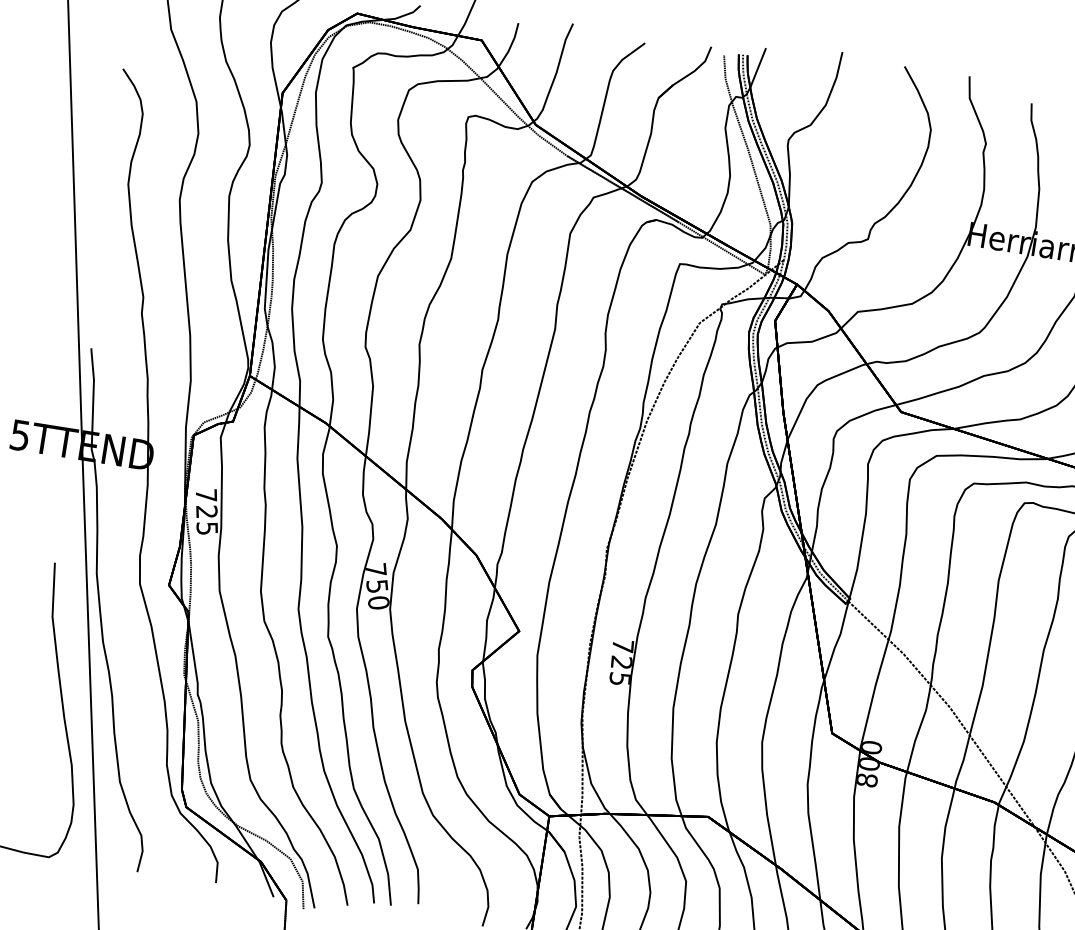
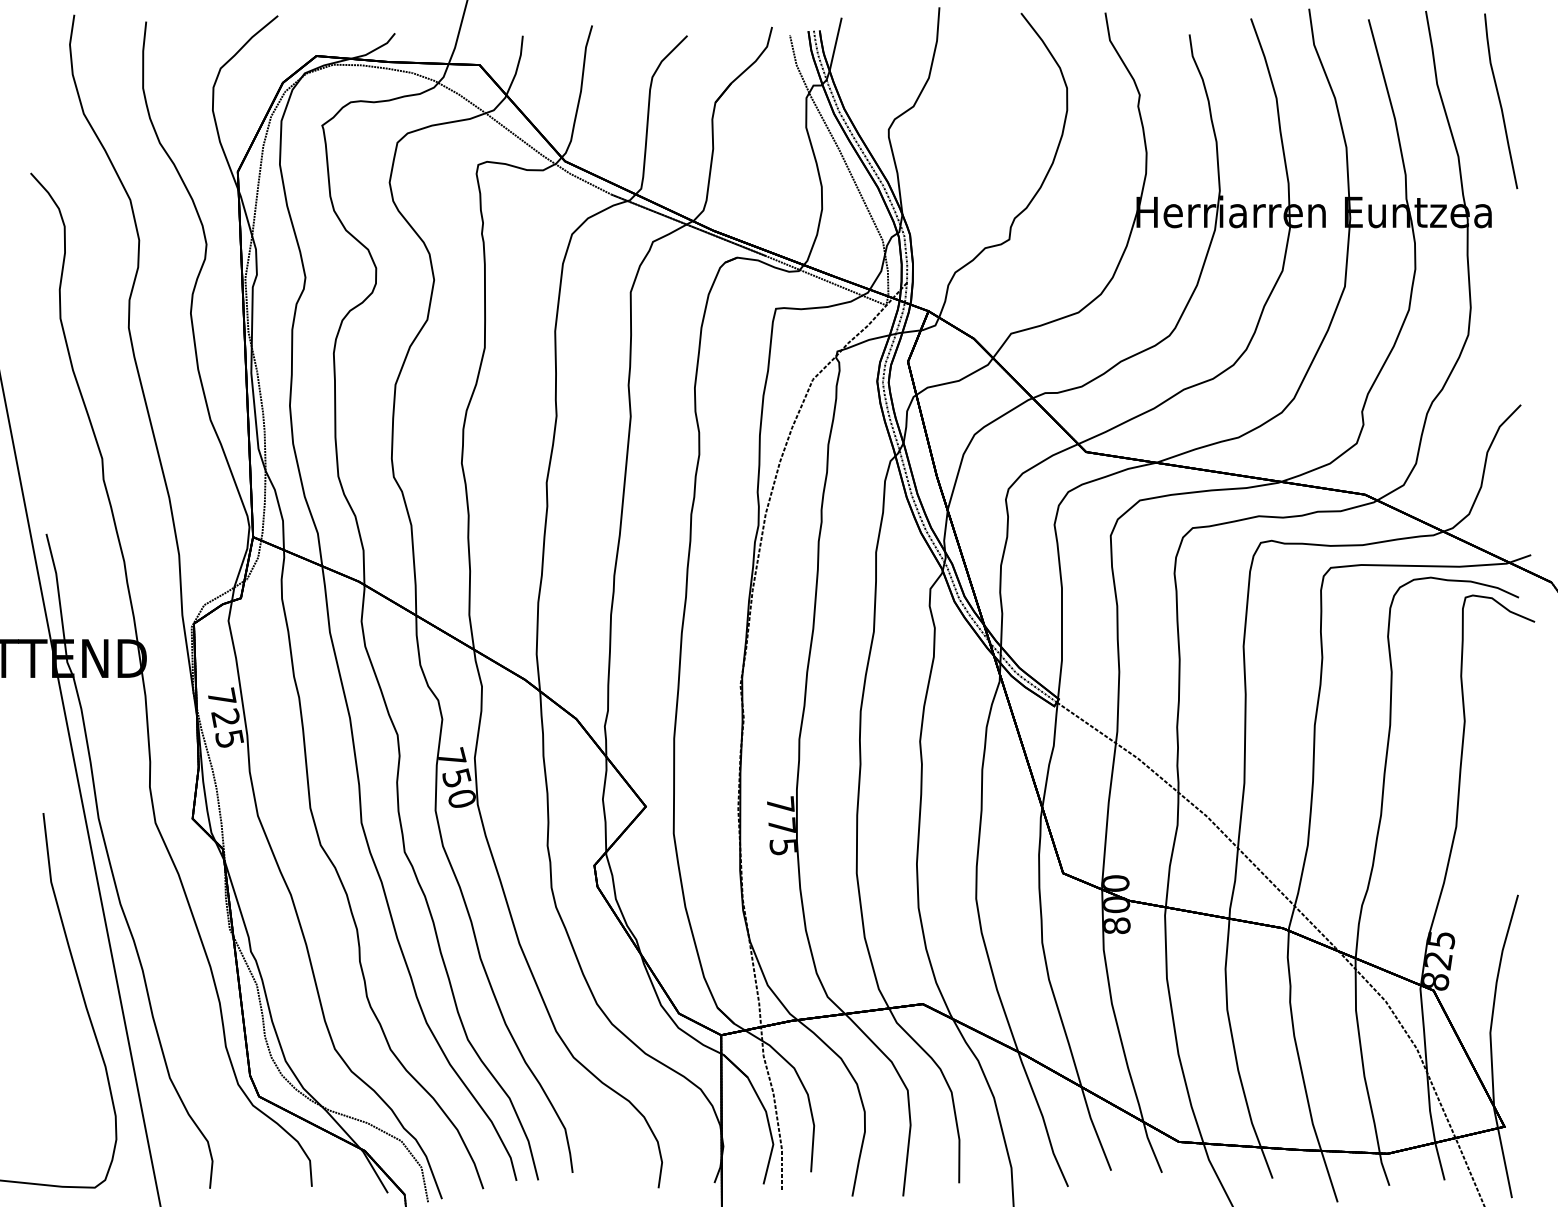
text: (621, 662) -> (781, 825), 725 -> 775

